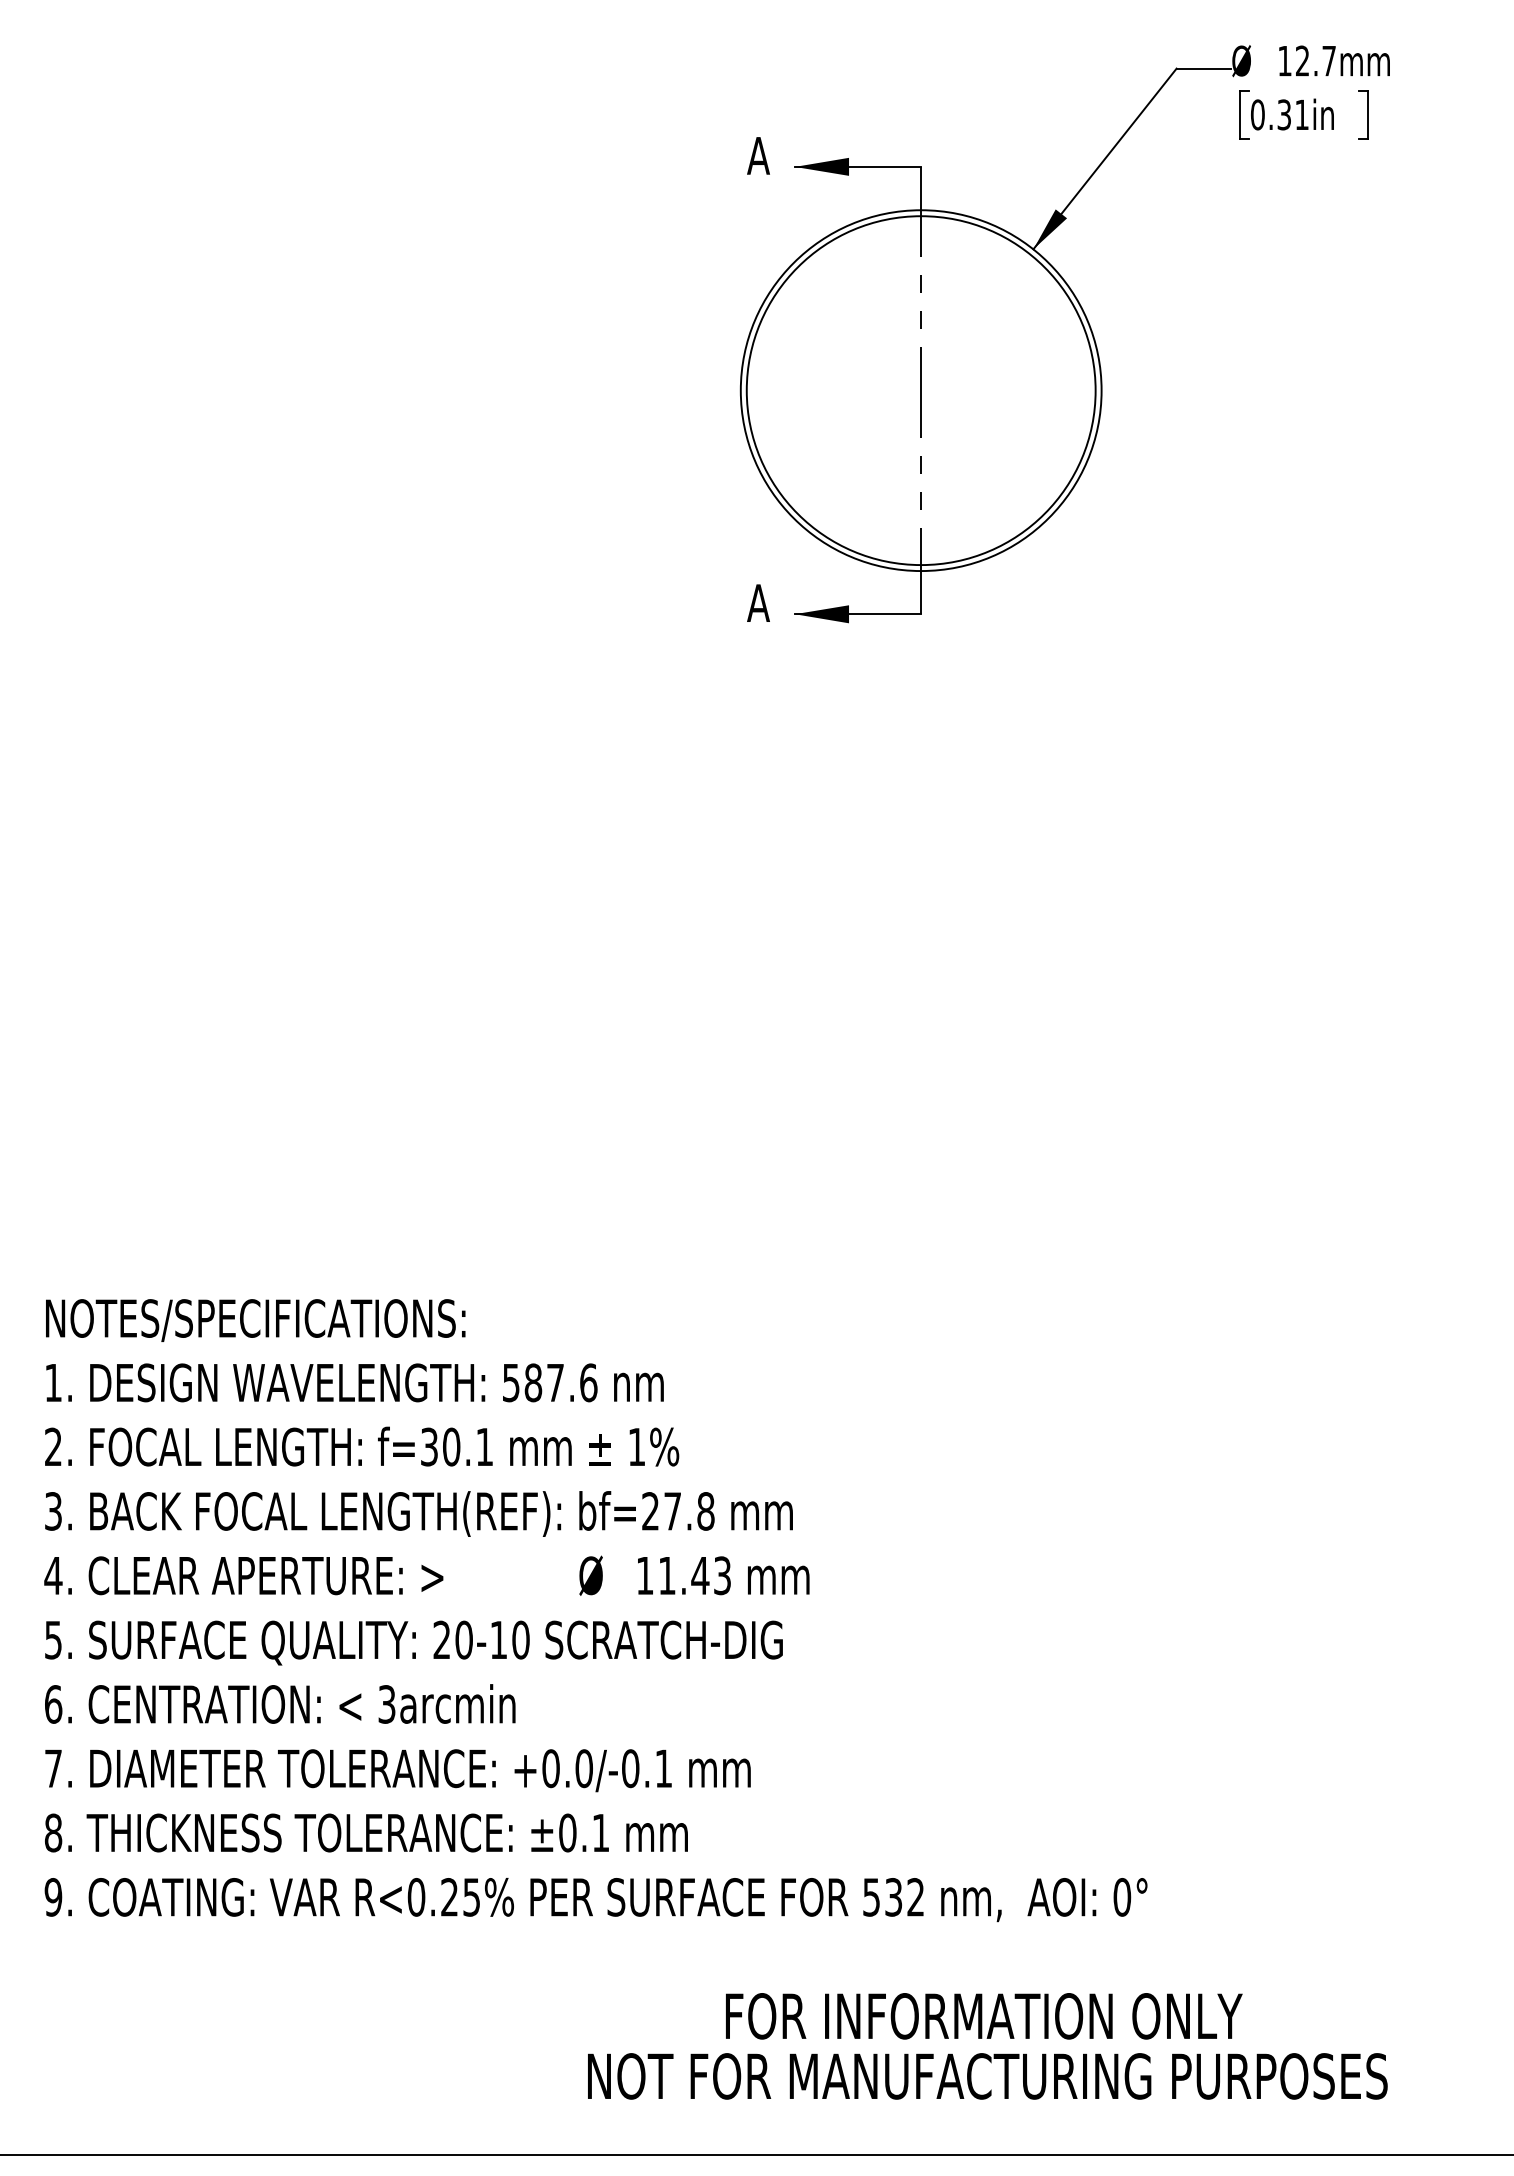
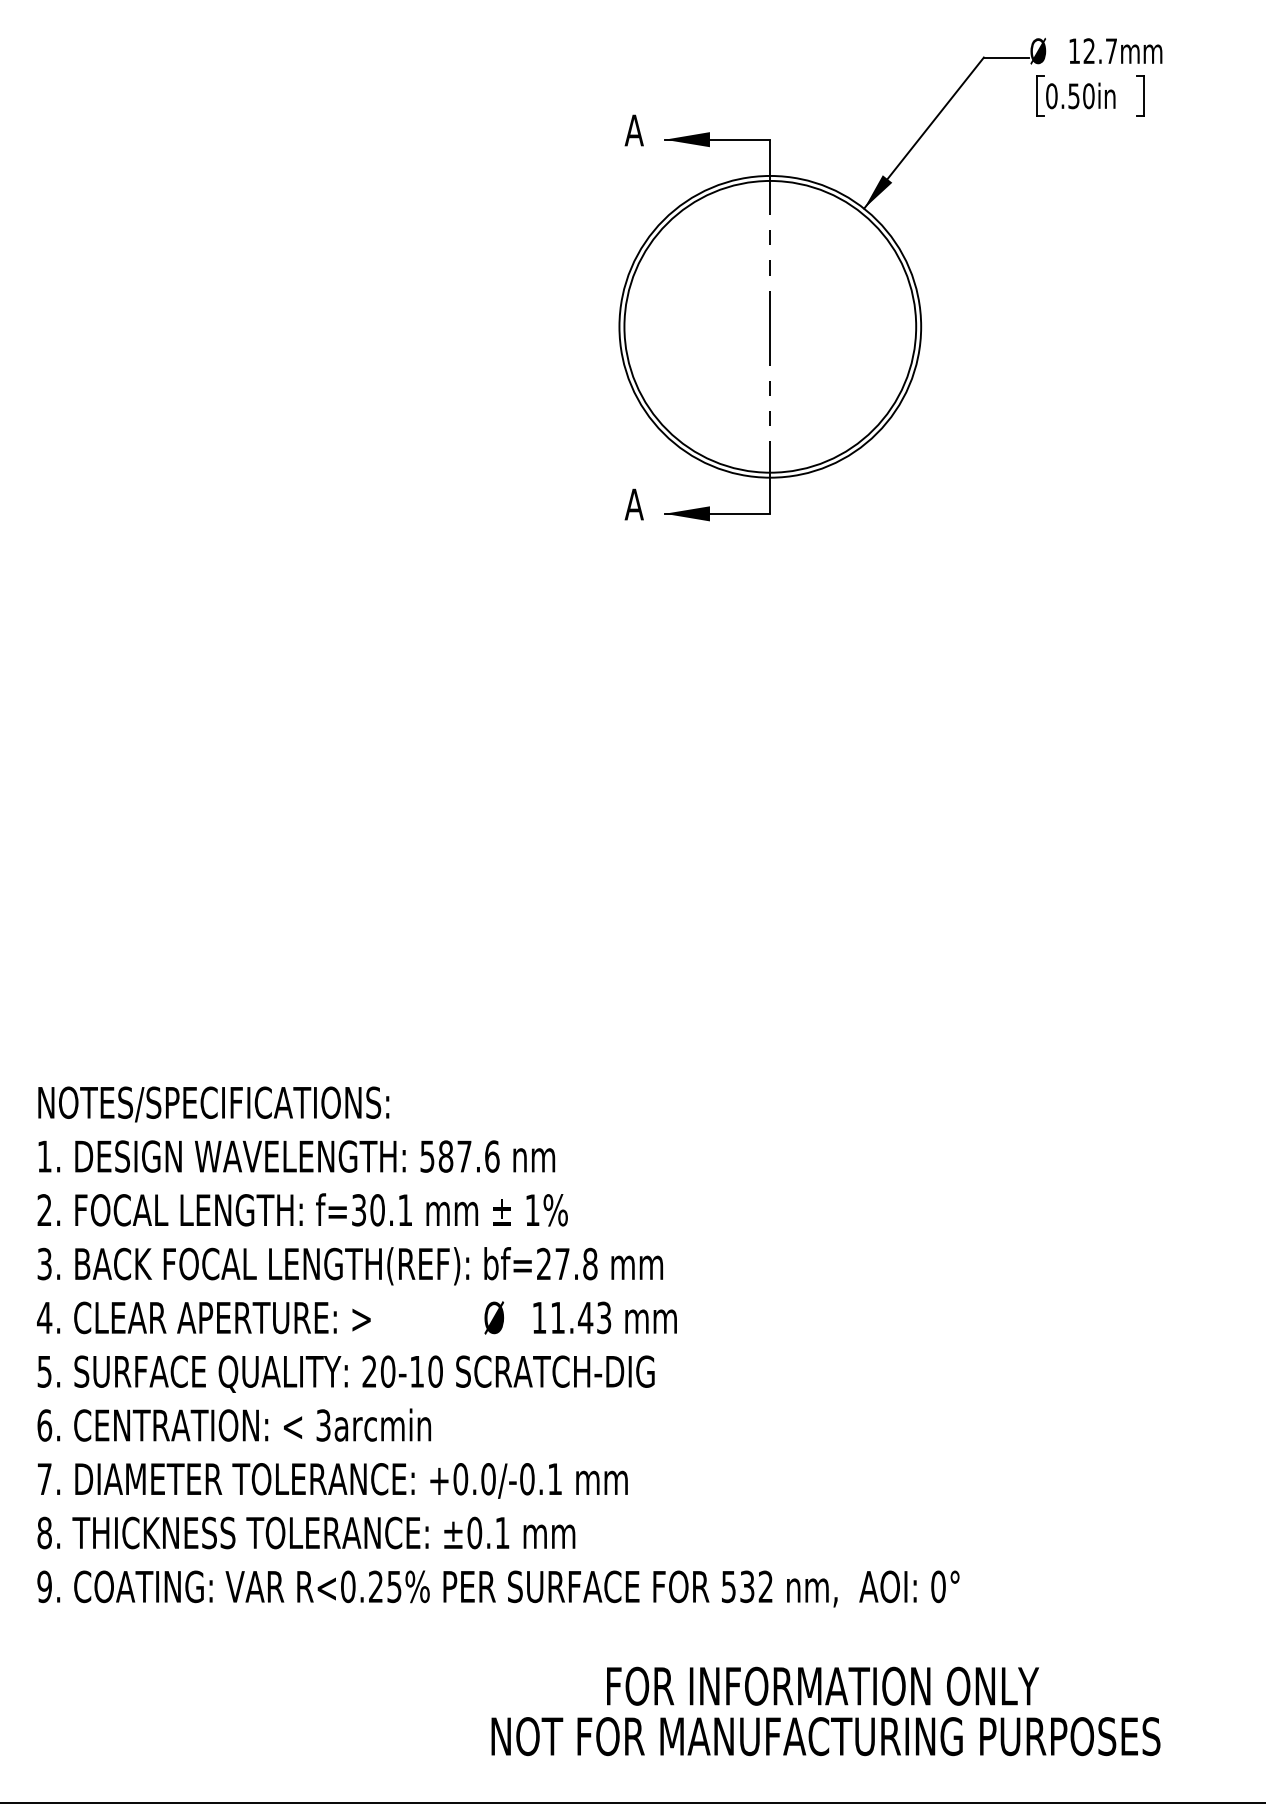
text: (1293, 115) -> (1081, 96), 0.31in -> 0.50in

